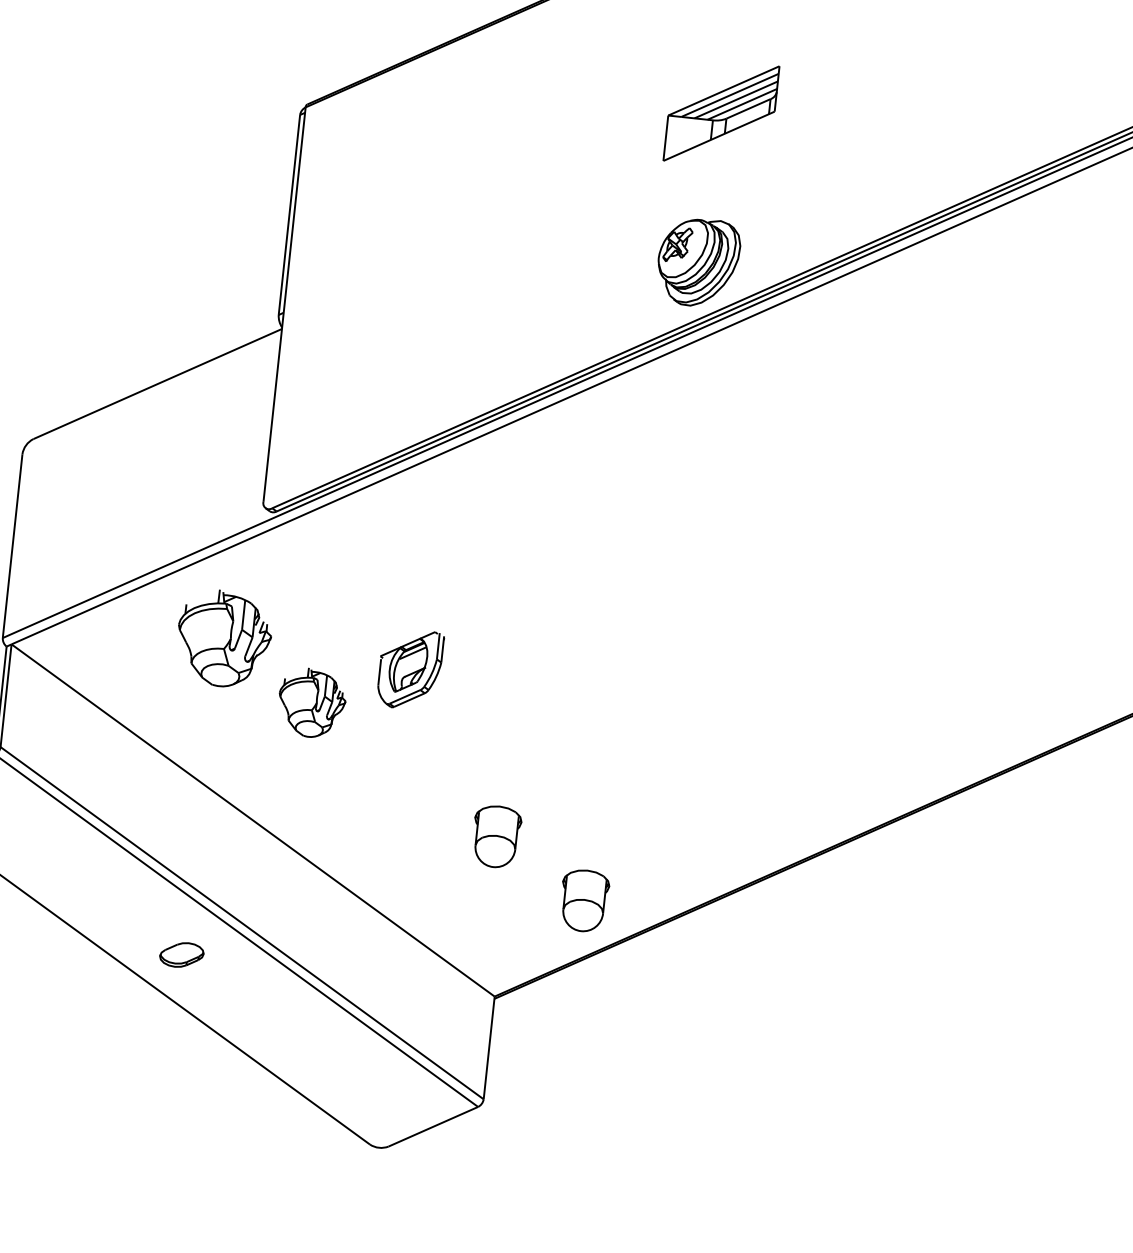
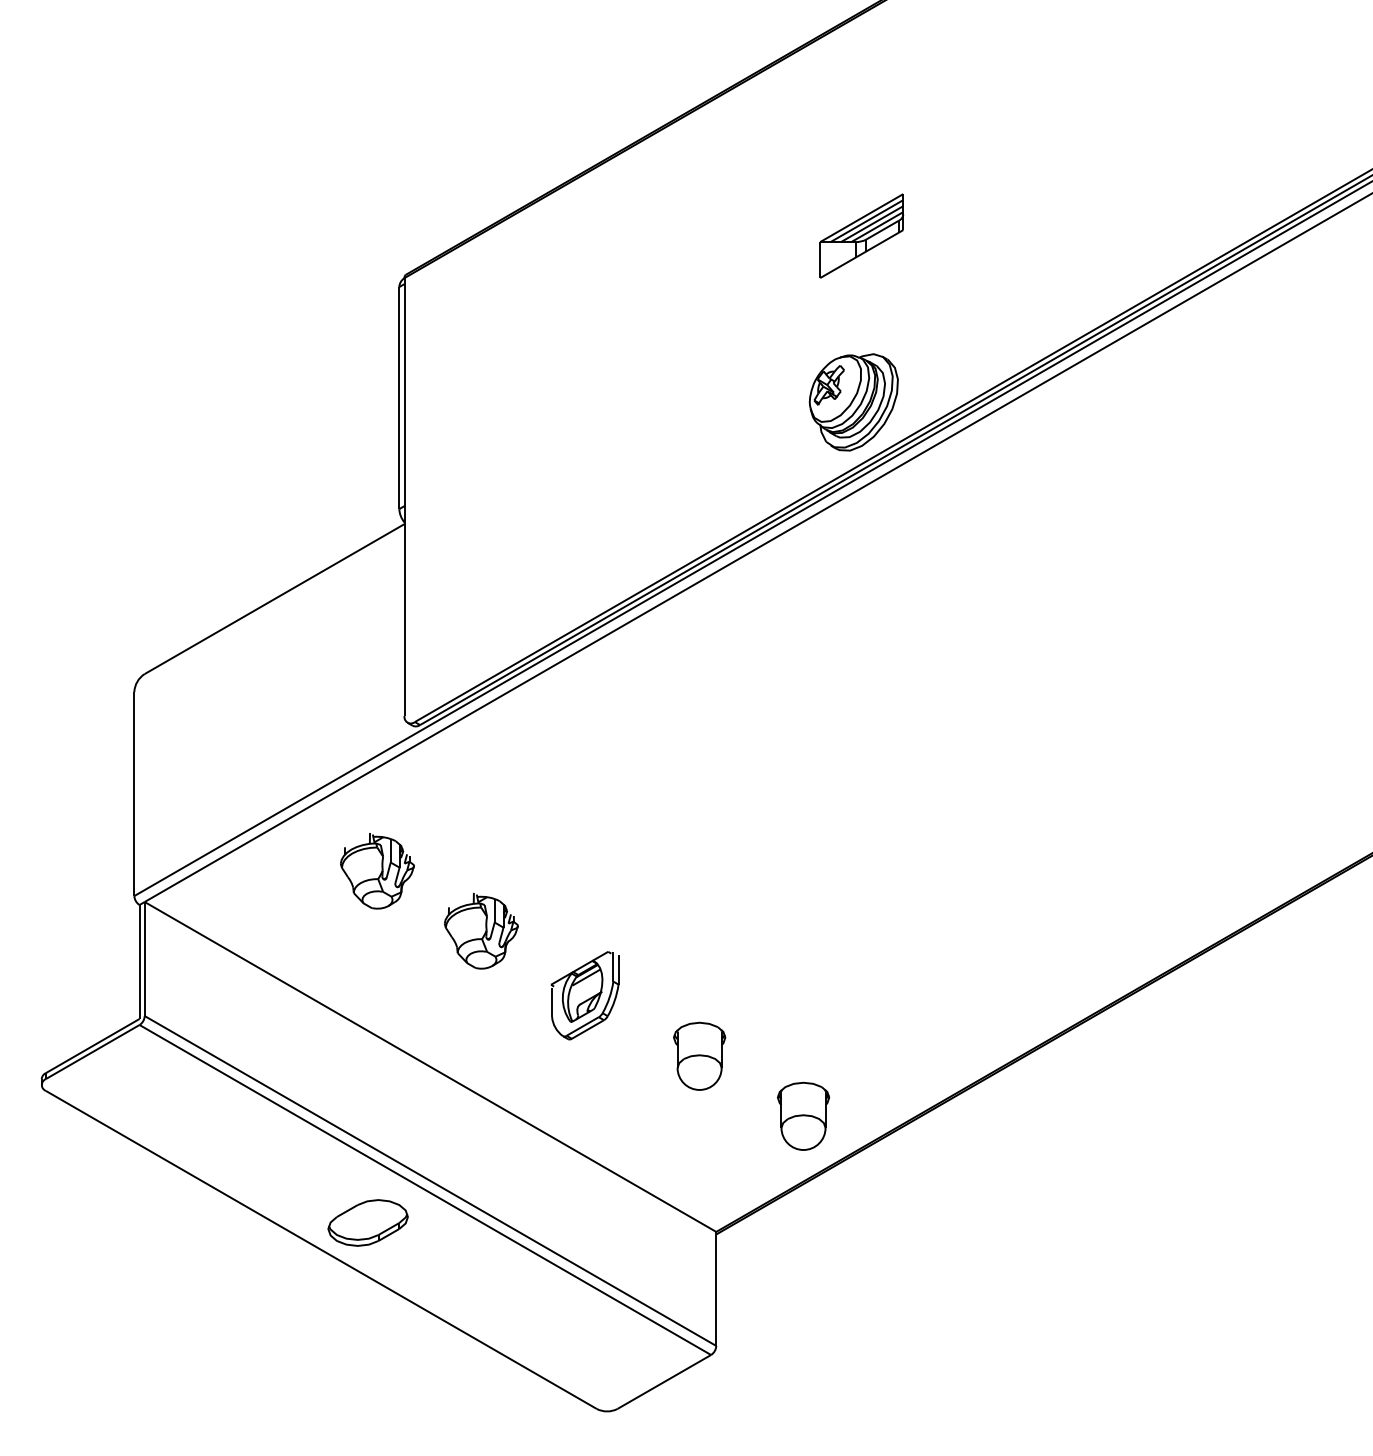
part: (721, 113) -> (861, 235), size x0.71
part: (224, 639) -> (377, 871), size x0.71
part: (409, 669) -> (584, 995), moved
part: (181, 954) -> (367, 1222), size x1.67

